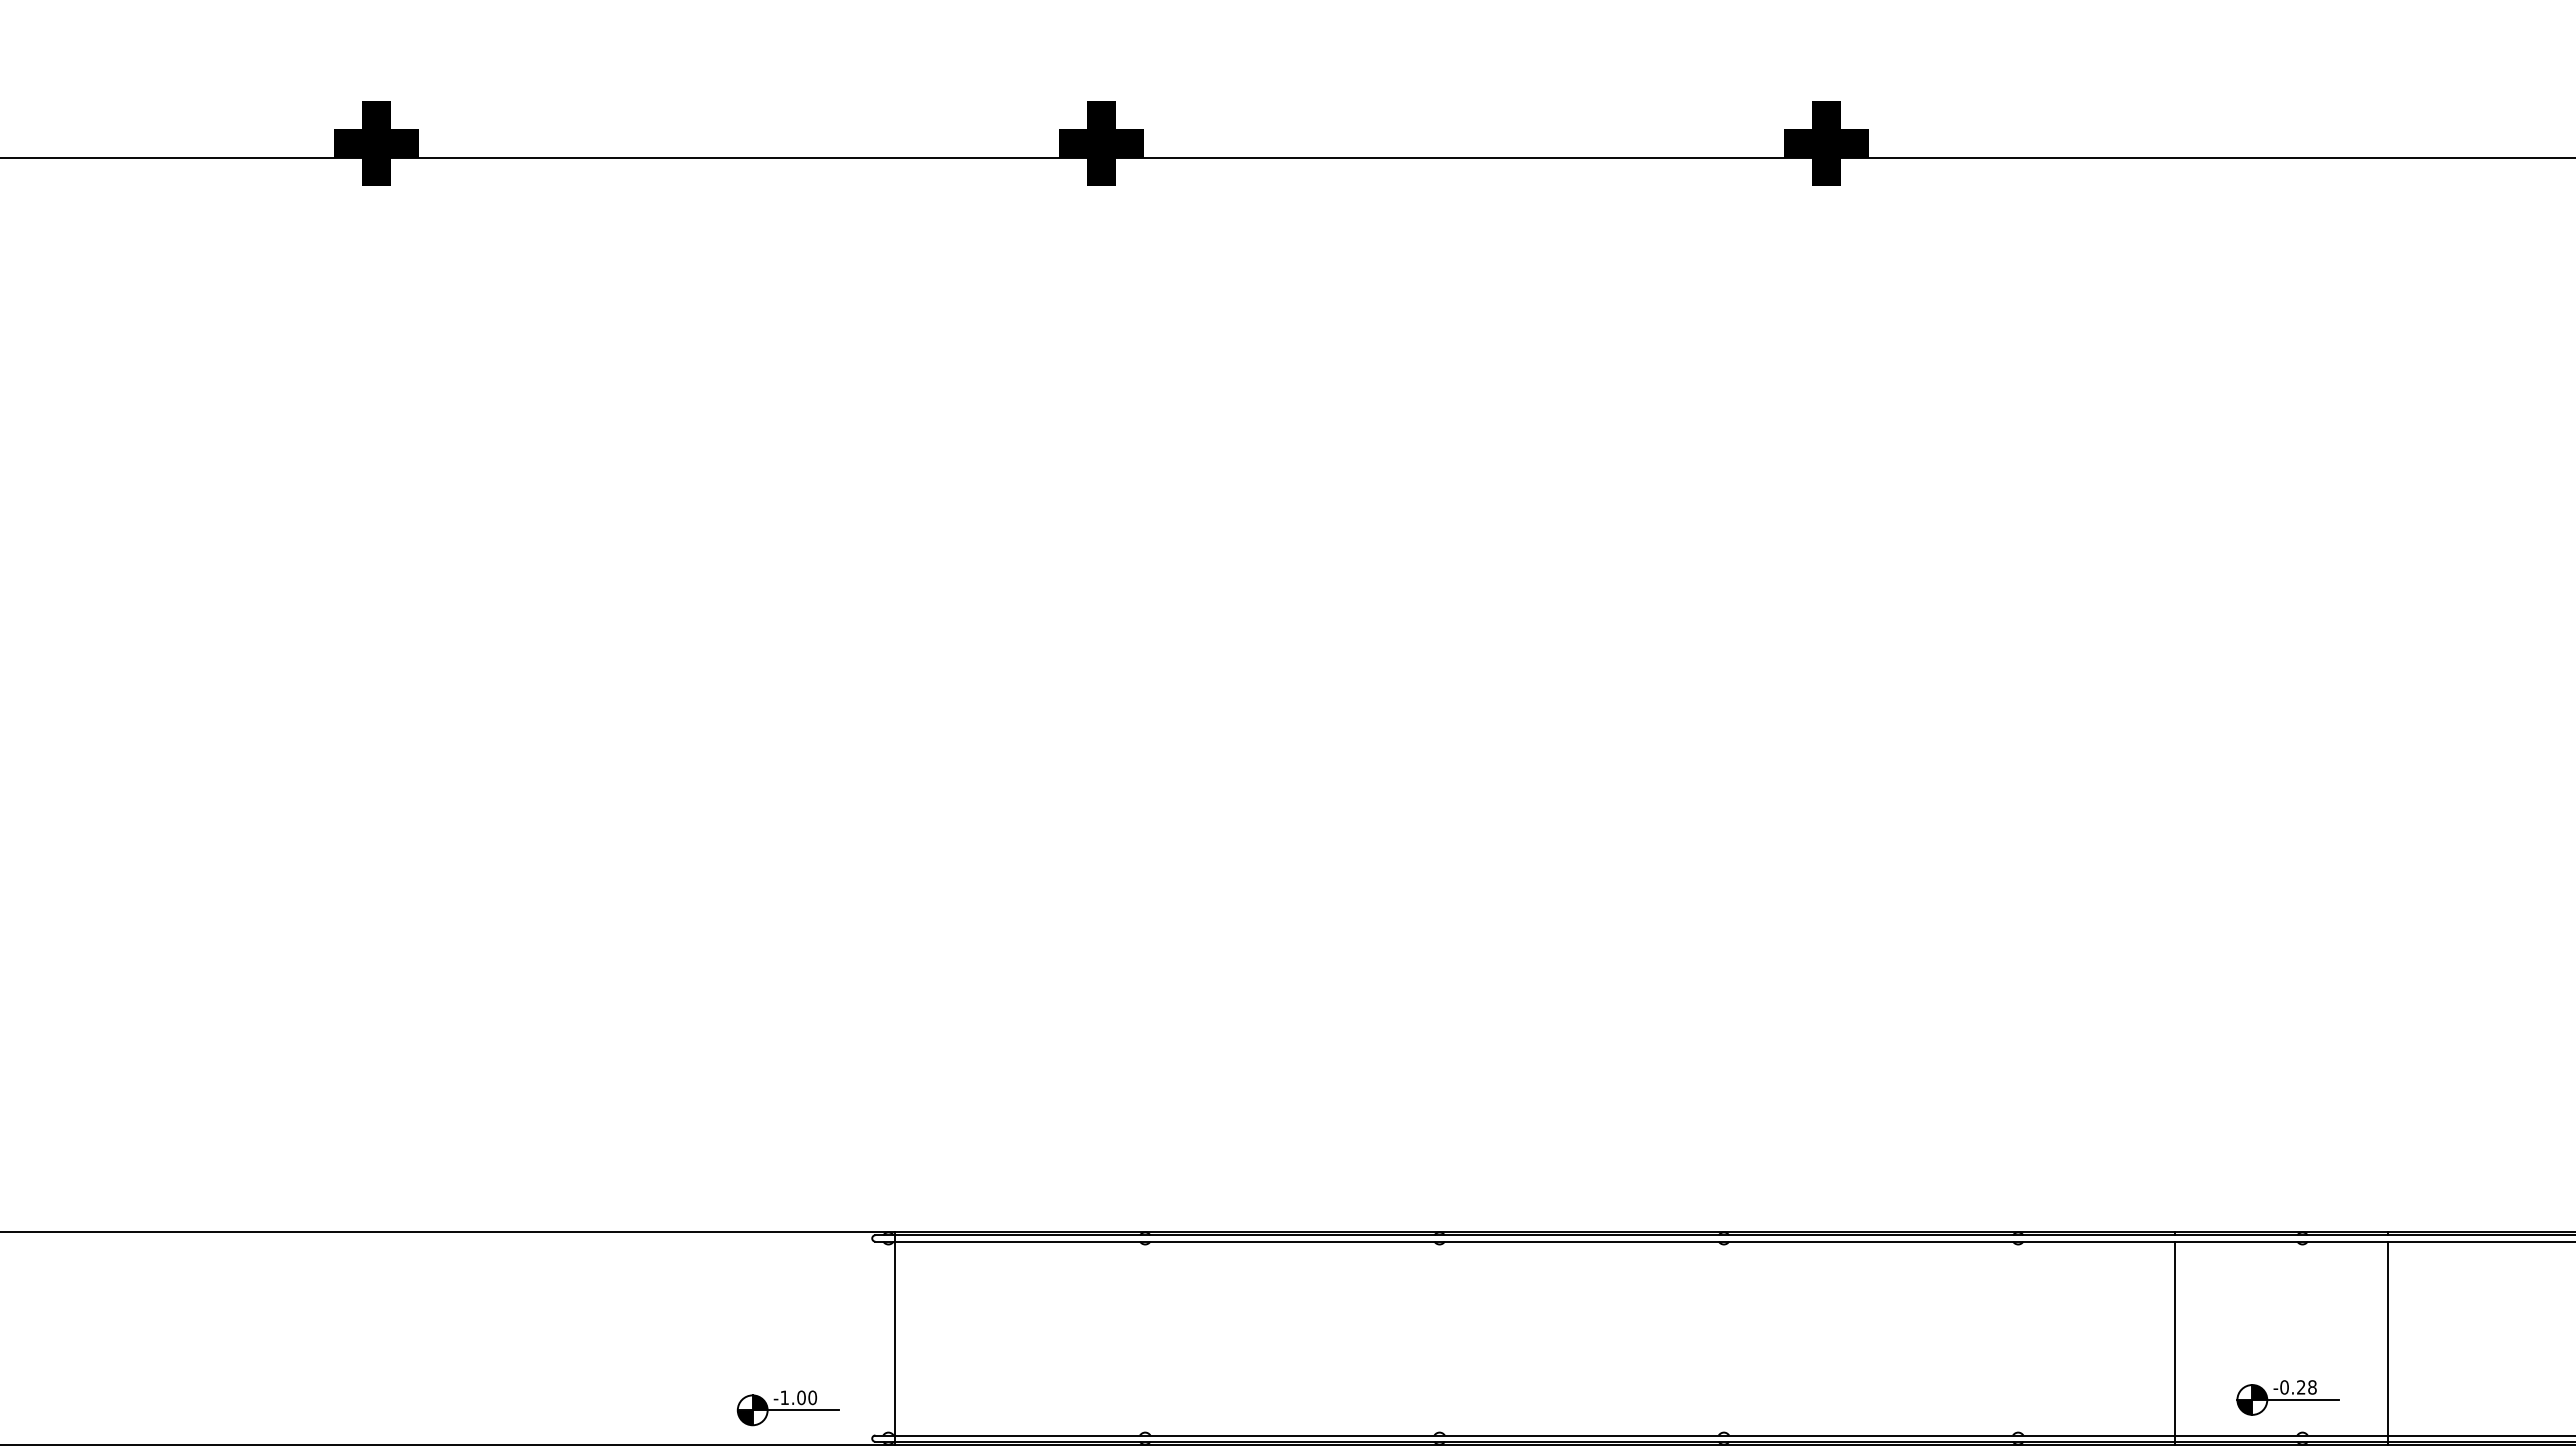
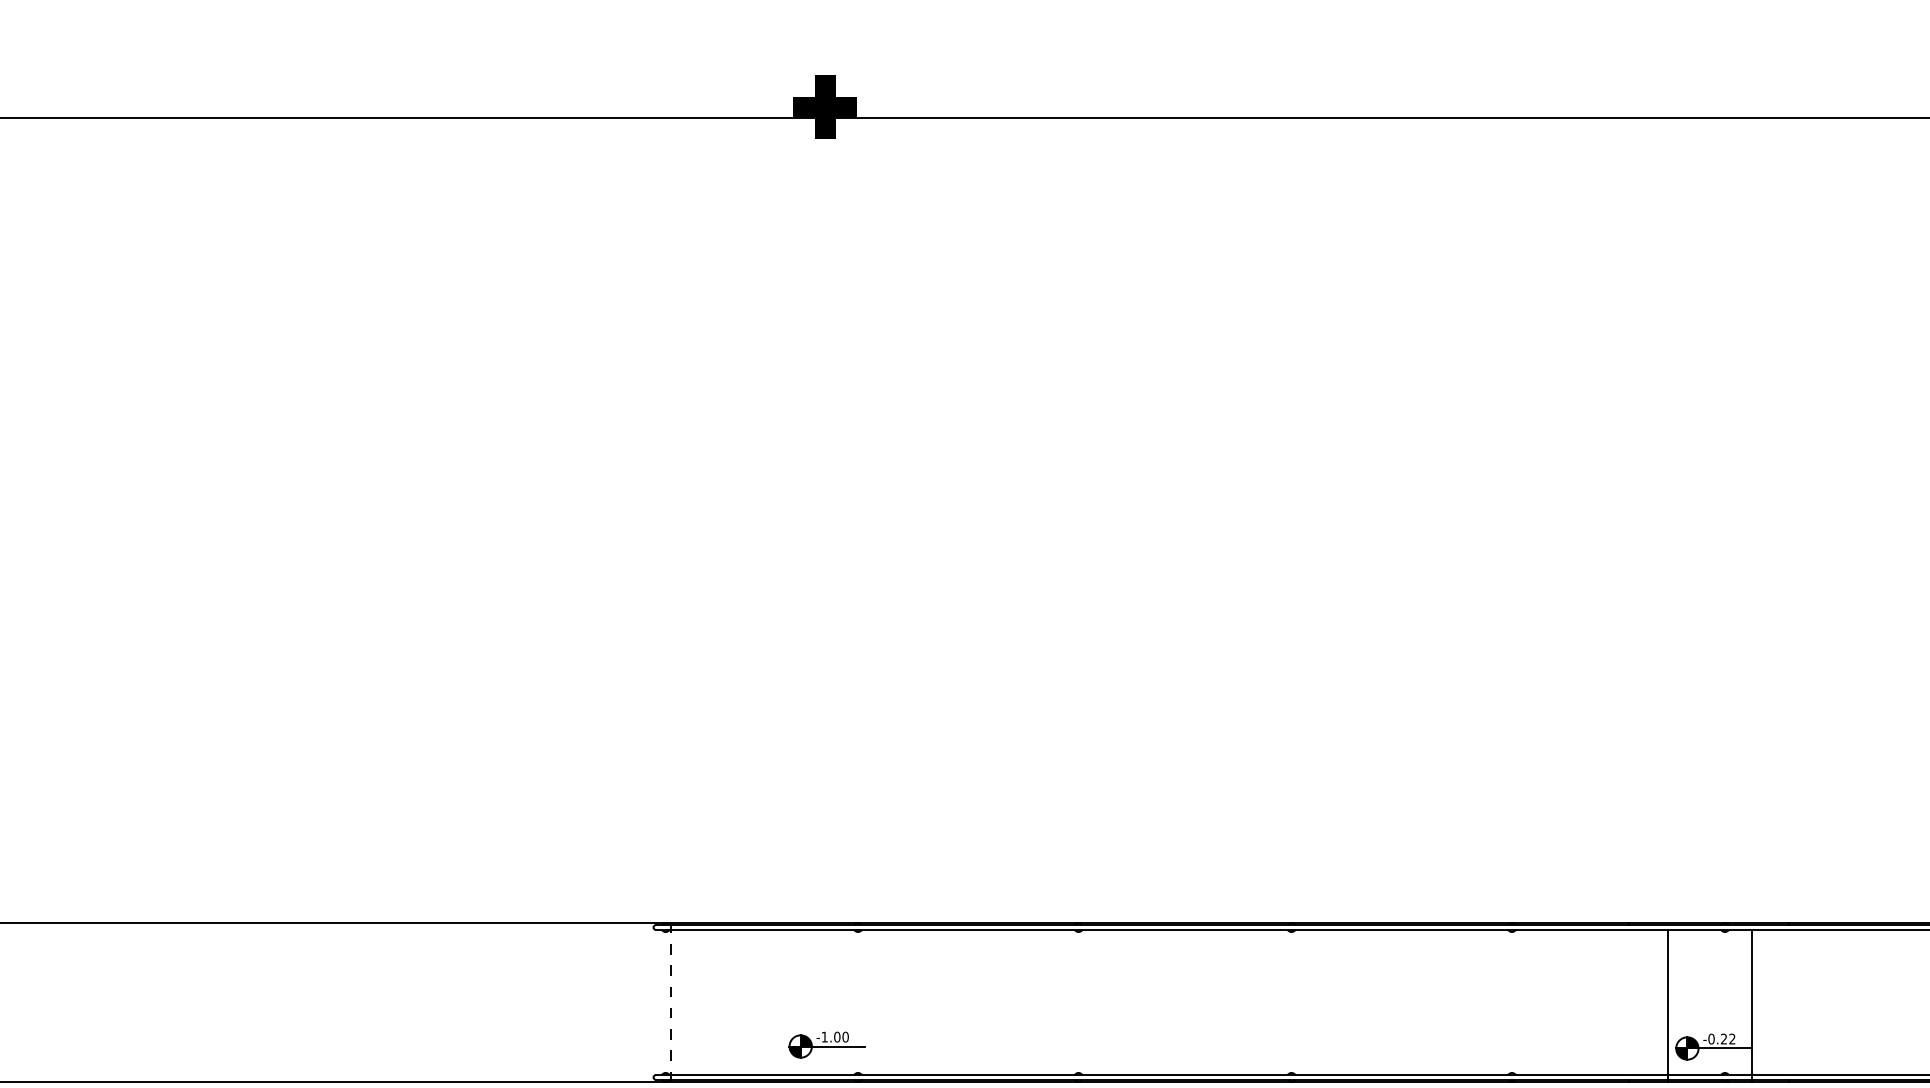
fill: (376, 143) -> (282, 107), removed
fill: (1826, 143) -> (1368, 107), removed
line: (895, 1338) -> (670, 1002), solid -> dashed
line: (2174, 1343) -> (1667, 1006), moved
line: (2388, 1343) -> (1752, 1006), moved
text: (2312, 1387) -> (1732, 1039), -0.28 -> -0.22
part: (787, 1408) -> (826, 1045), moved

